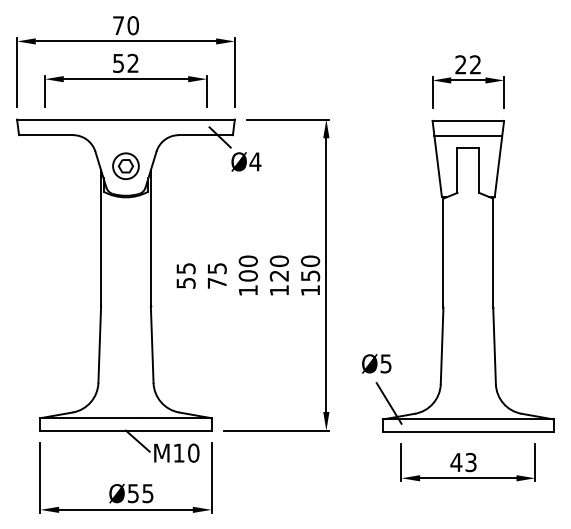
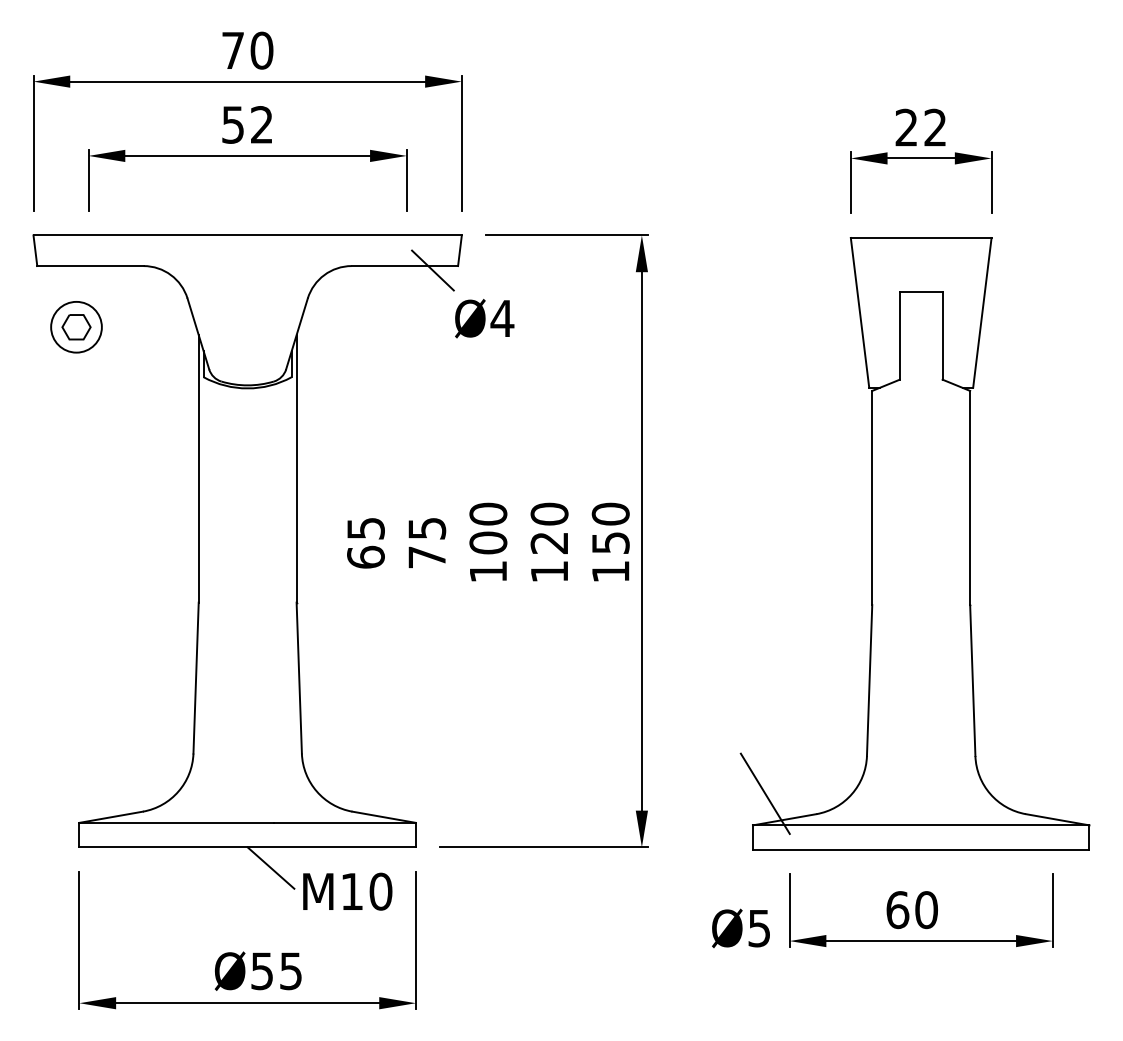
line: (468, 136) -> (921, 268), removed
part: (125, 165) -> (75, 325), moved
text: (185, 282) -> (364, 555), 55 -> 65
text: (376, 363) -> (740, 927), moved
text: (463, 462) -> (911, 910), 43 -> 60

